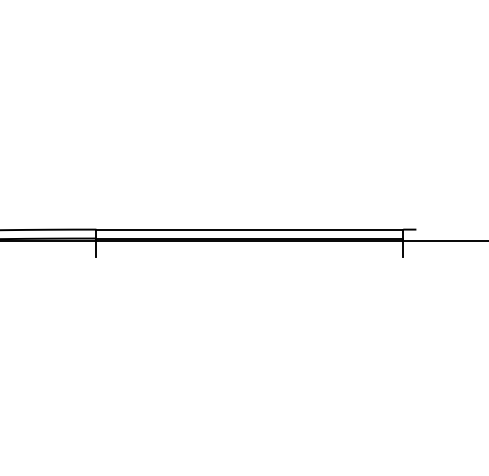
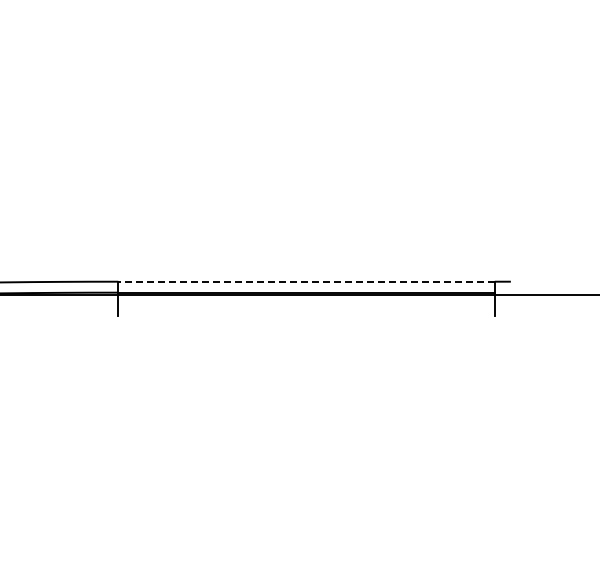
line: (249, 229) -> (306, 281), solid -> dashed

